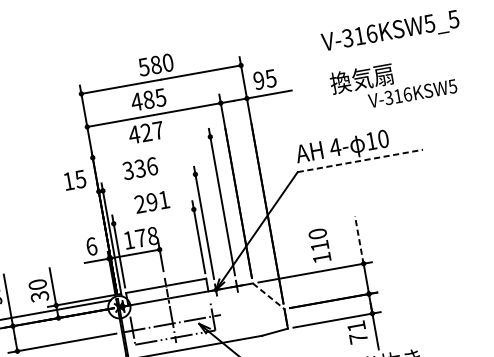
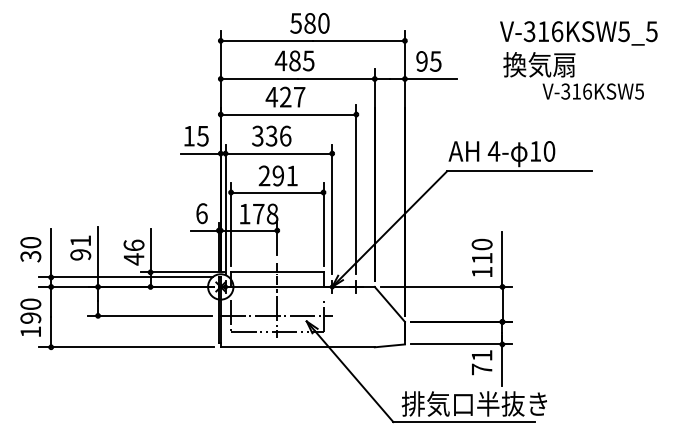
text: (393, 82) -> (573, 75), moved
line: (151, 147) -> (288, 114), added
line: (360, 161) -> (519, 171), dashed -> solid
line: (129, 186) -> (256, 153), added
line: (153, 216) -> (277, 192), added
line: (359, 239) -> (502, 259), dashed -> solid
text: (319, 245) -> (481, 257), moved
text: (38, 290) -> (133, 252), 30 -> 46
line: (269, 296) -> (390, 304), dashed -> solid

